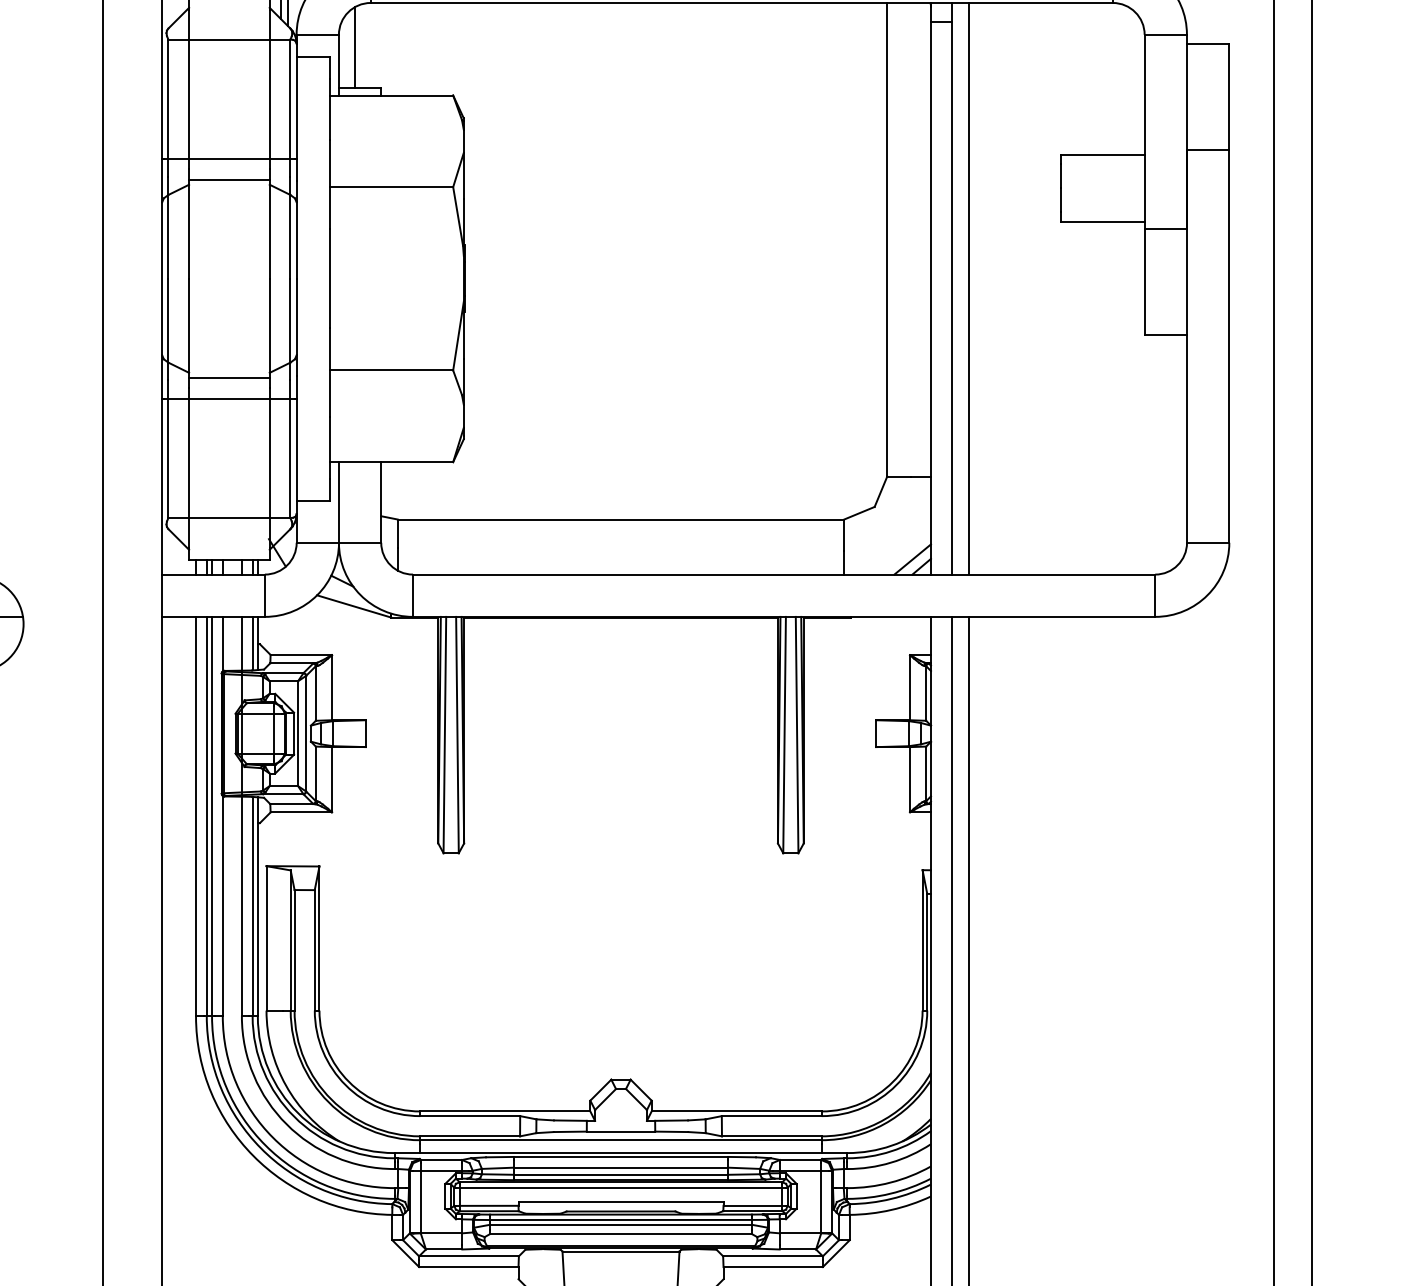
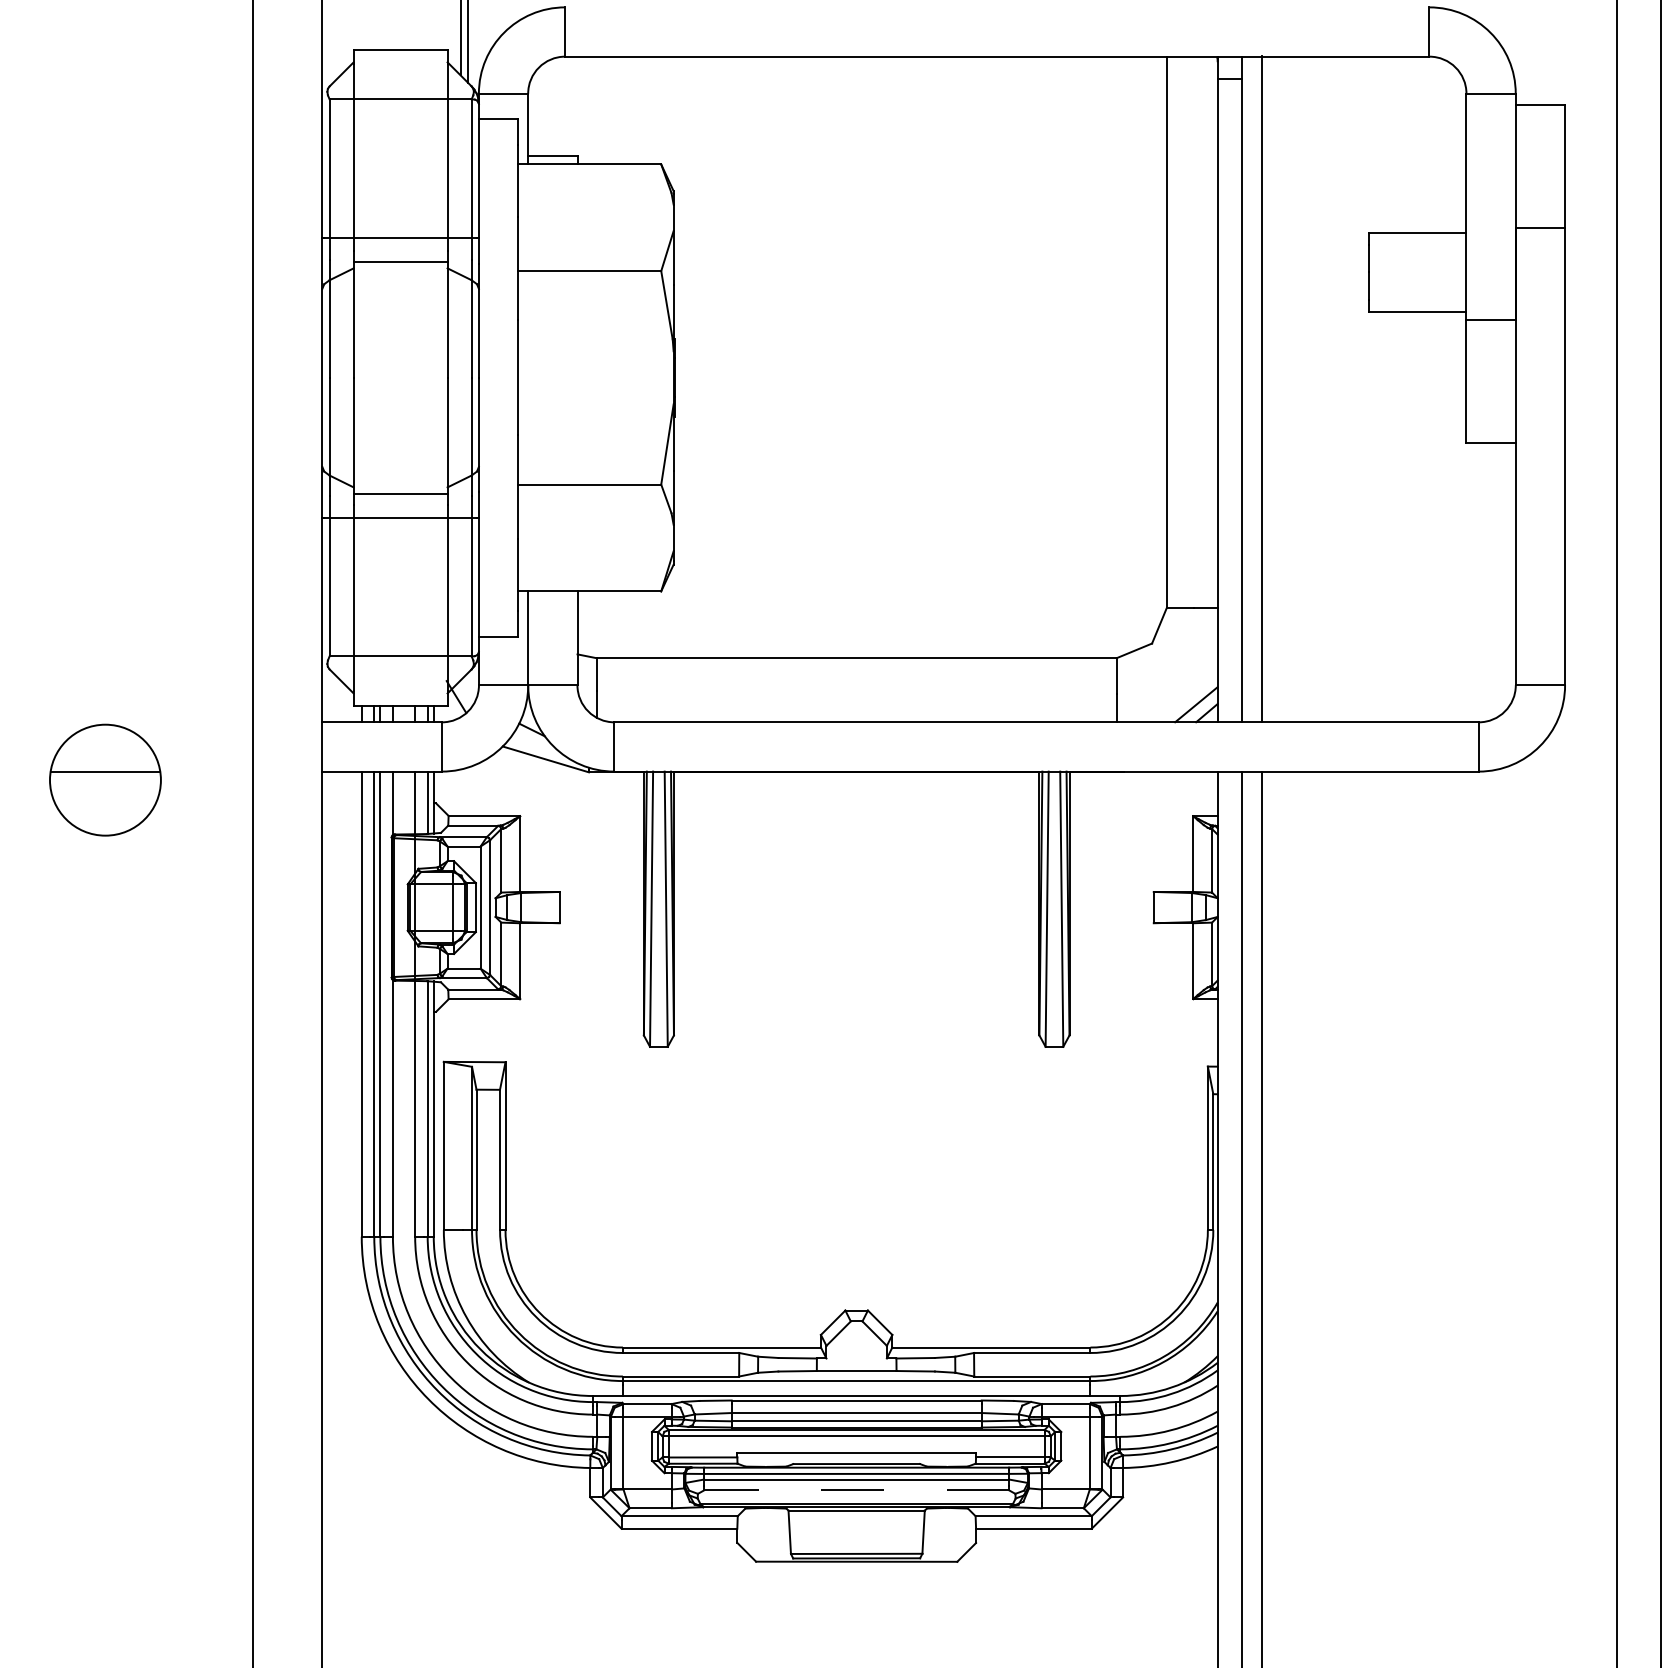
line: (354, 47) -> (546, 108), removed
line: (620, 1234) -> (856, 1490), solid -> dashed

